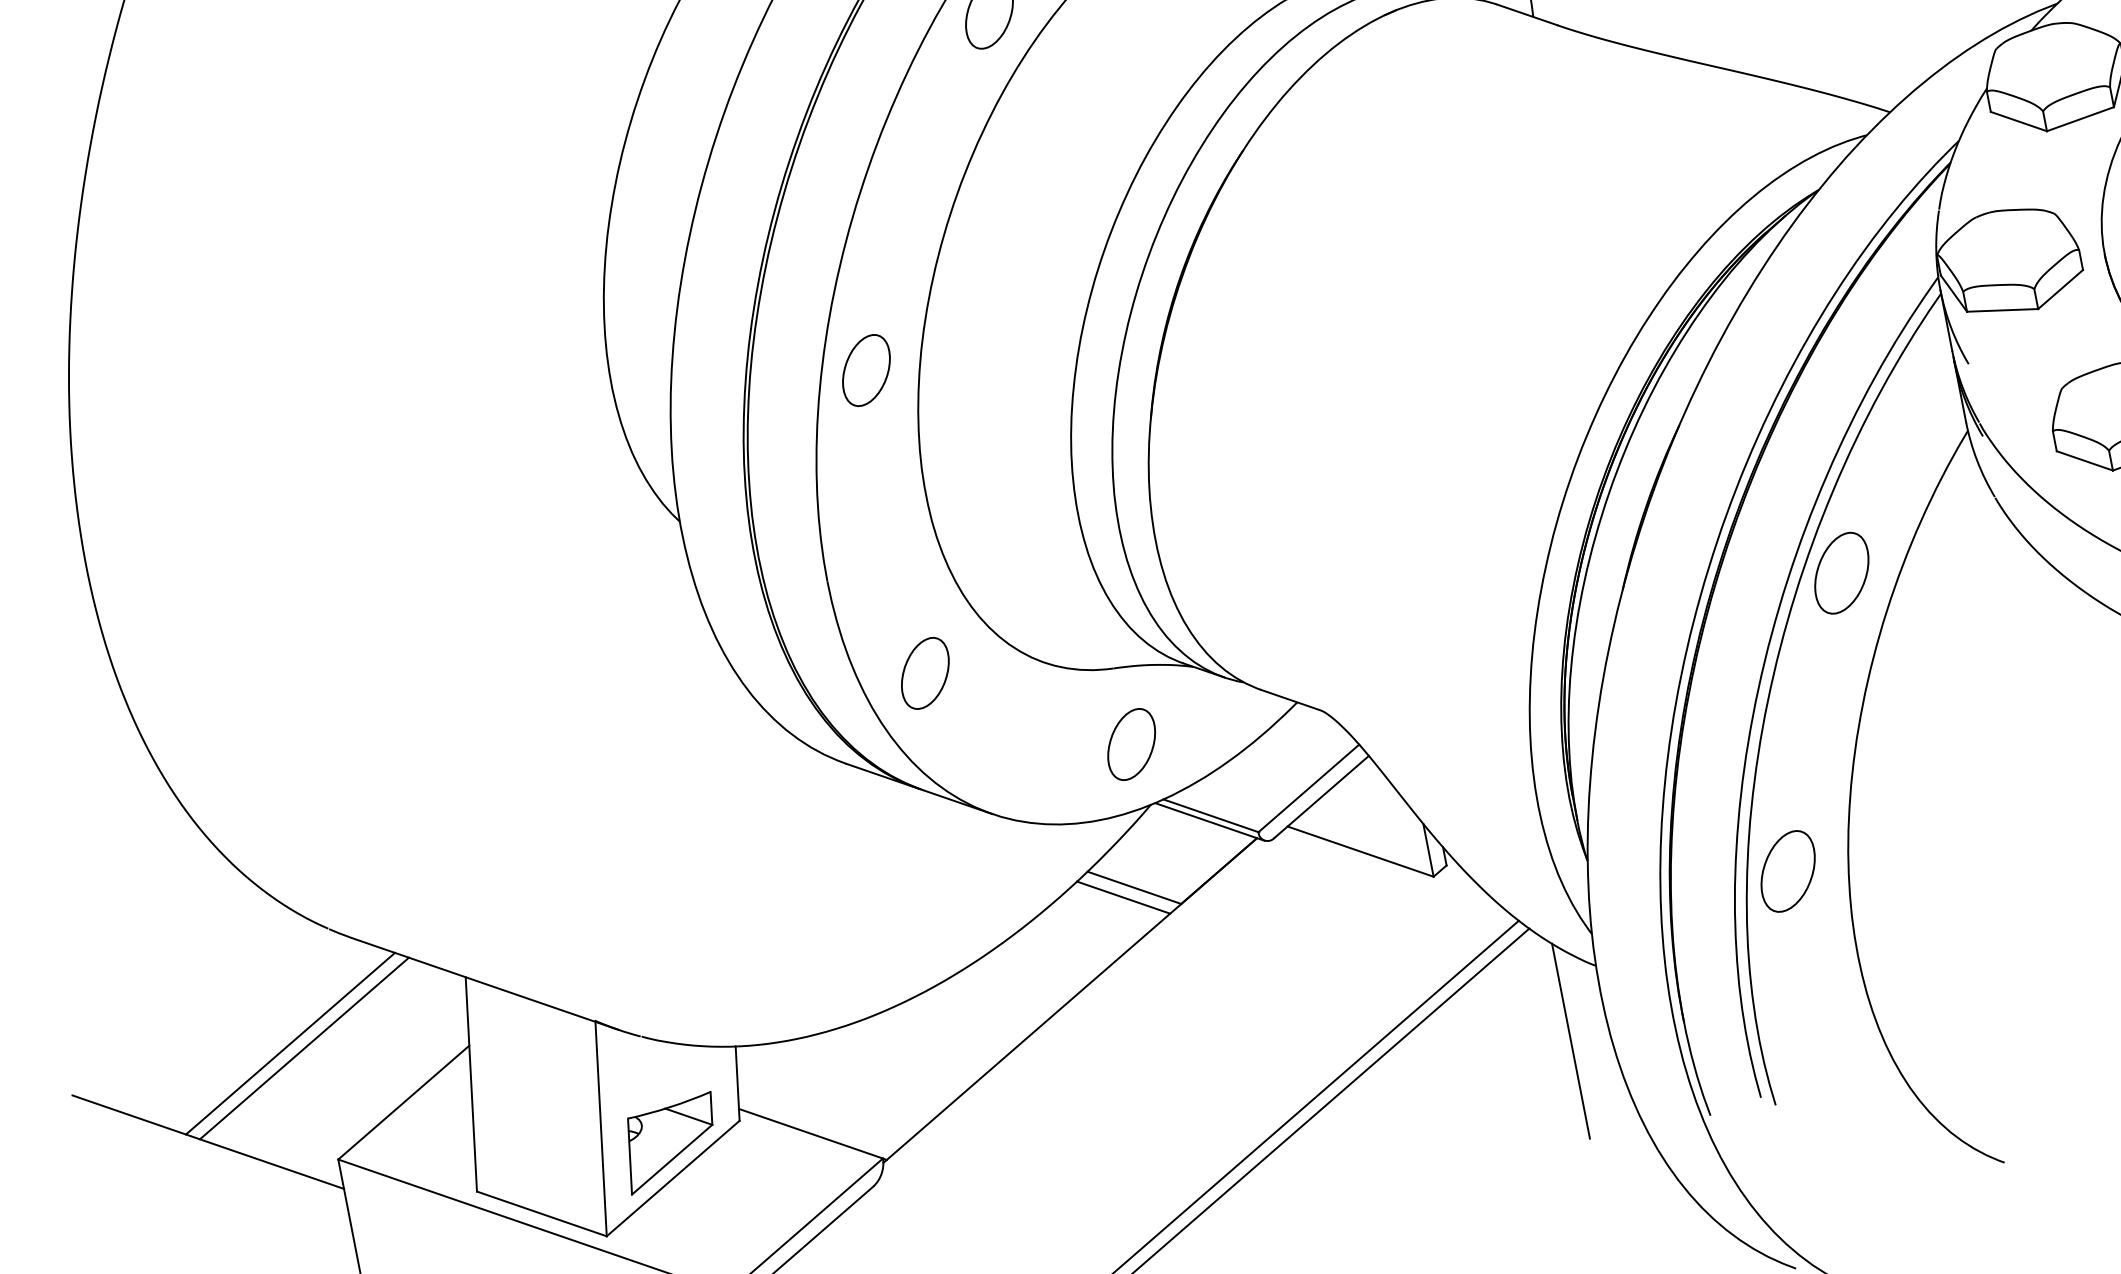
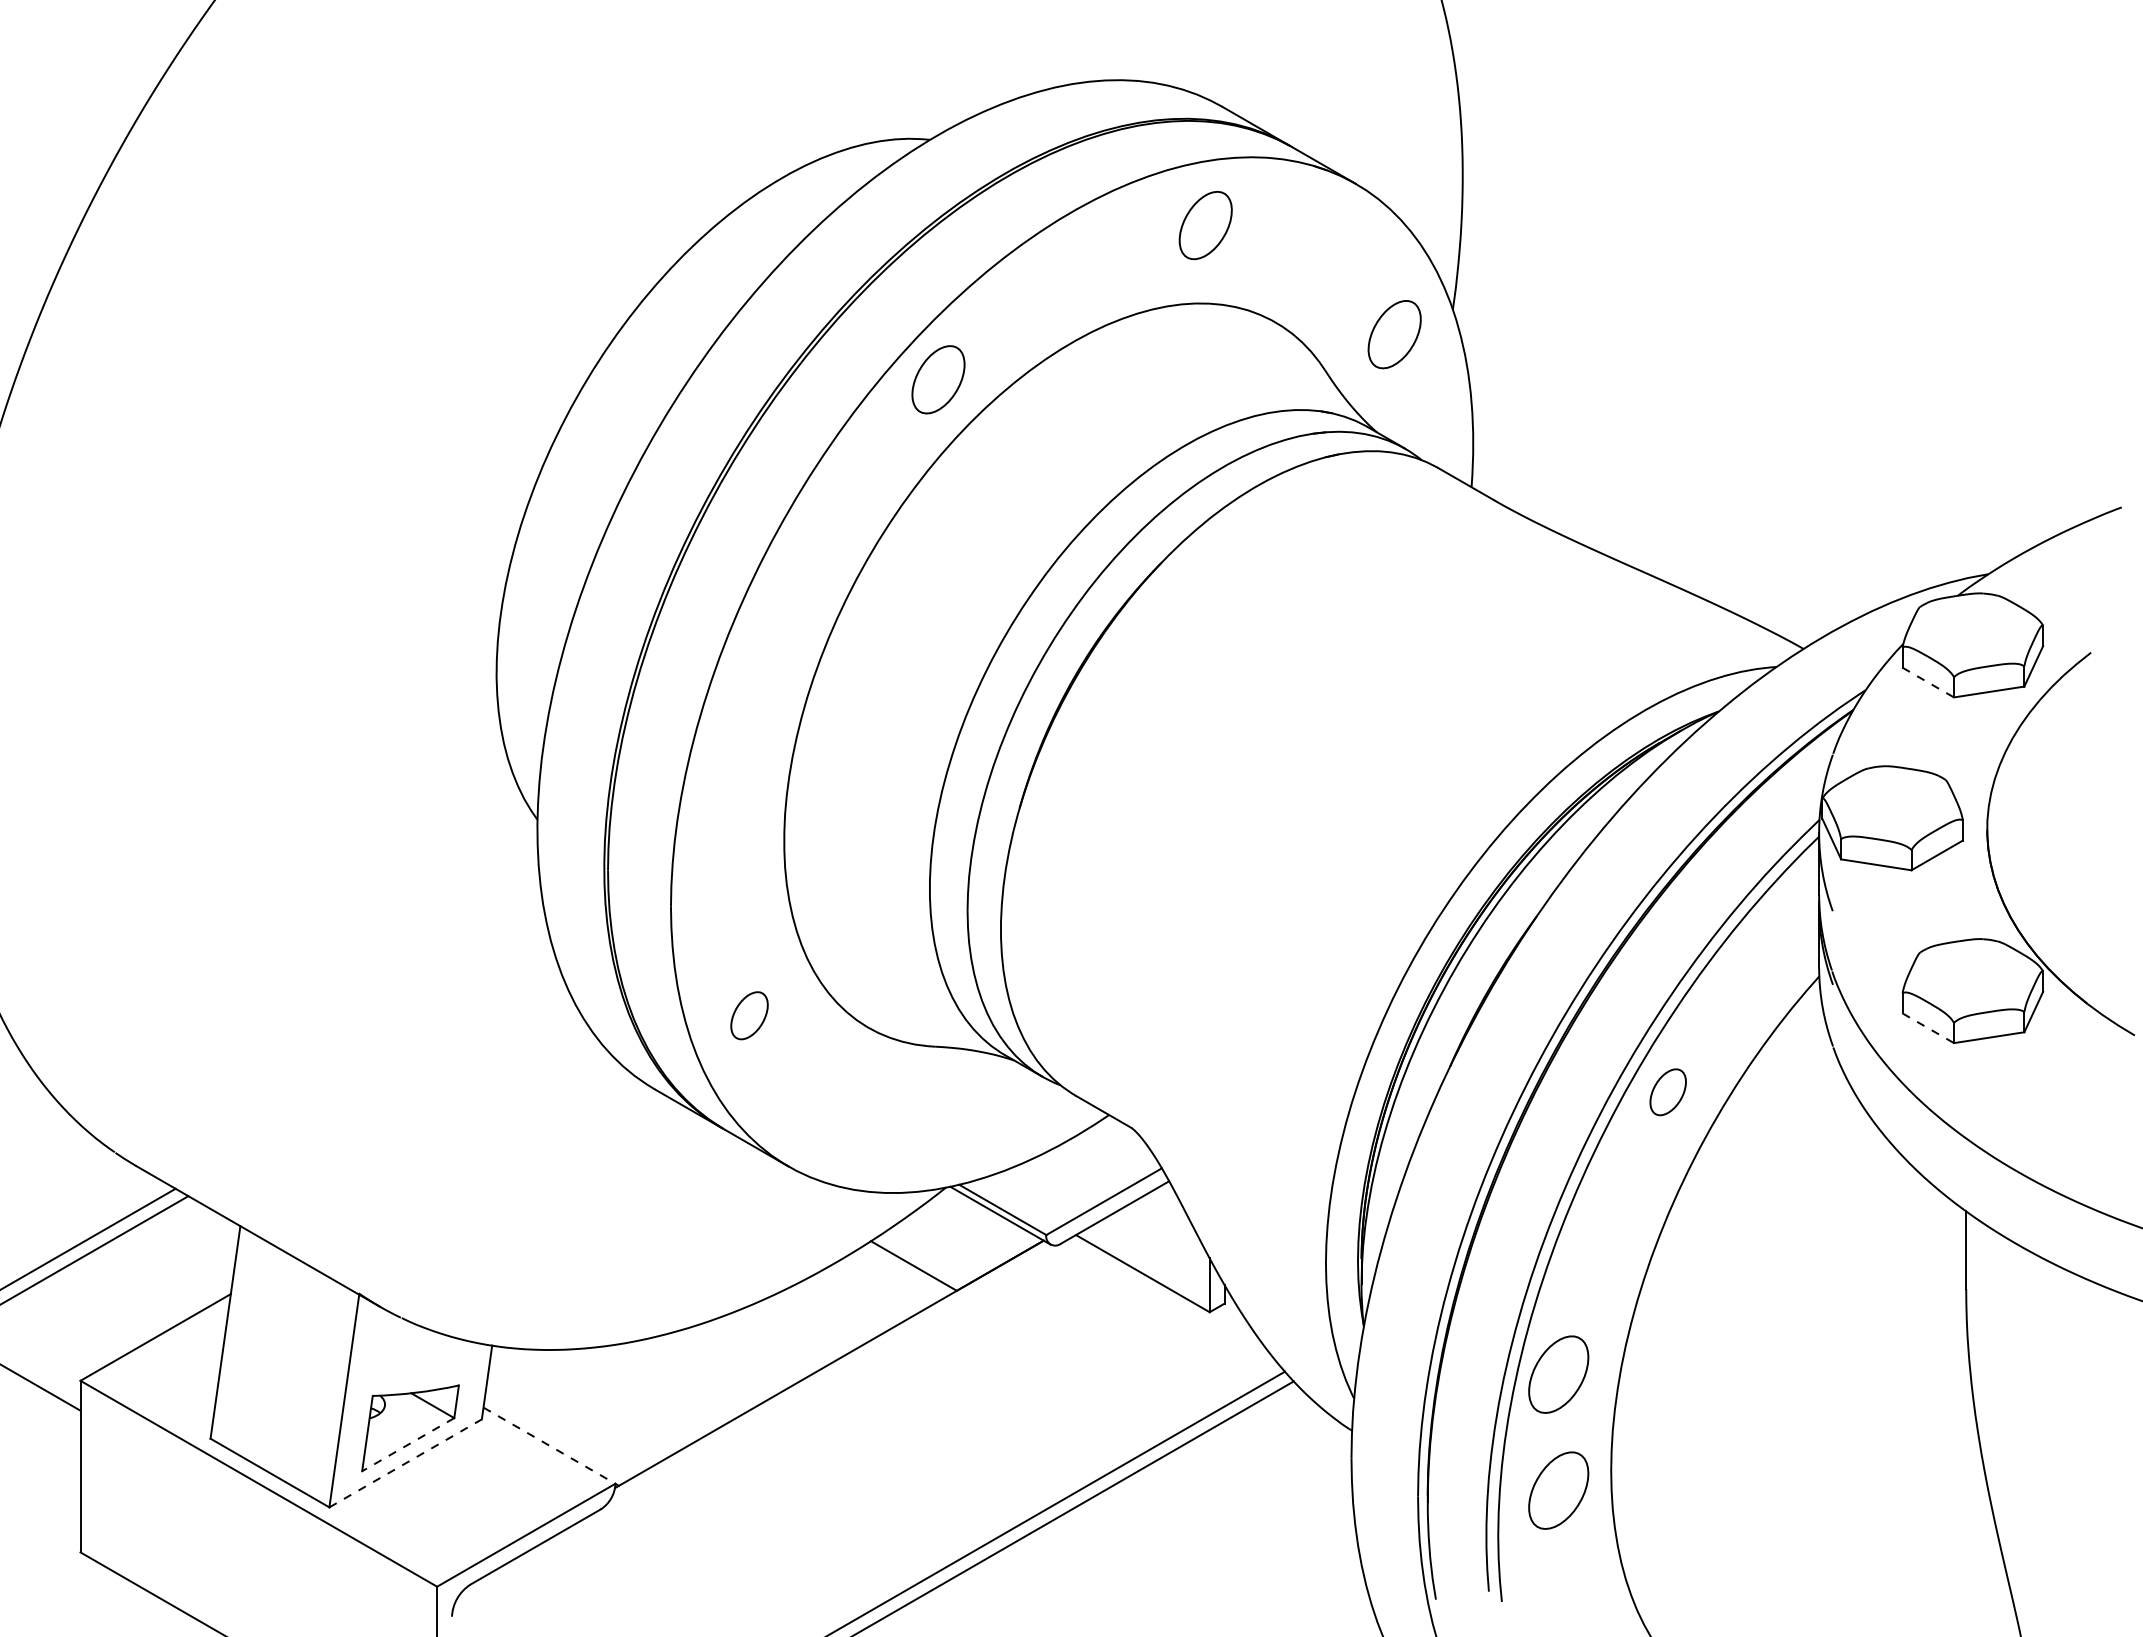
line: (2019, 121) -> (1928, 682), solid -> dashed
part: (866, 369) -> (749, 706), removed
line: (2085, 461) -> (1928, 1028), solid -> dashed
part: (1841, 573) -> (1667, 1092), size x0.6
part: (925, 673) -> (749, 1015), size x0.7
part: (1131, 744) -> (938, 1124), removed
line: (1123, 897) -> (901, 1273), removed
part: (1810, 985) -> (1558, 1490), added
line: (1571, 1040) -> (1313, 1499), removed
line: (810, 1133) -> (549, 1445), solid -> dashed
line: (671, 1159) -> (407, 1444), solid -> dashed
line: (674, 1178) -> (406, 1463), solid -> dashed

